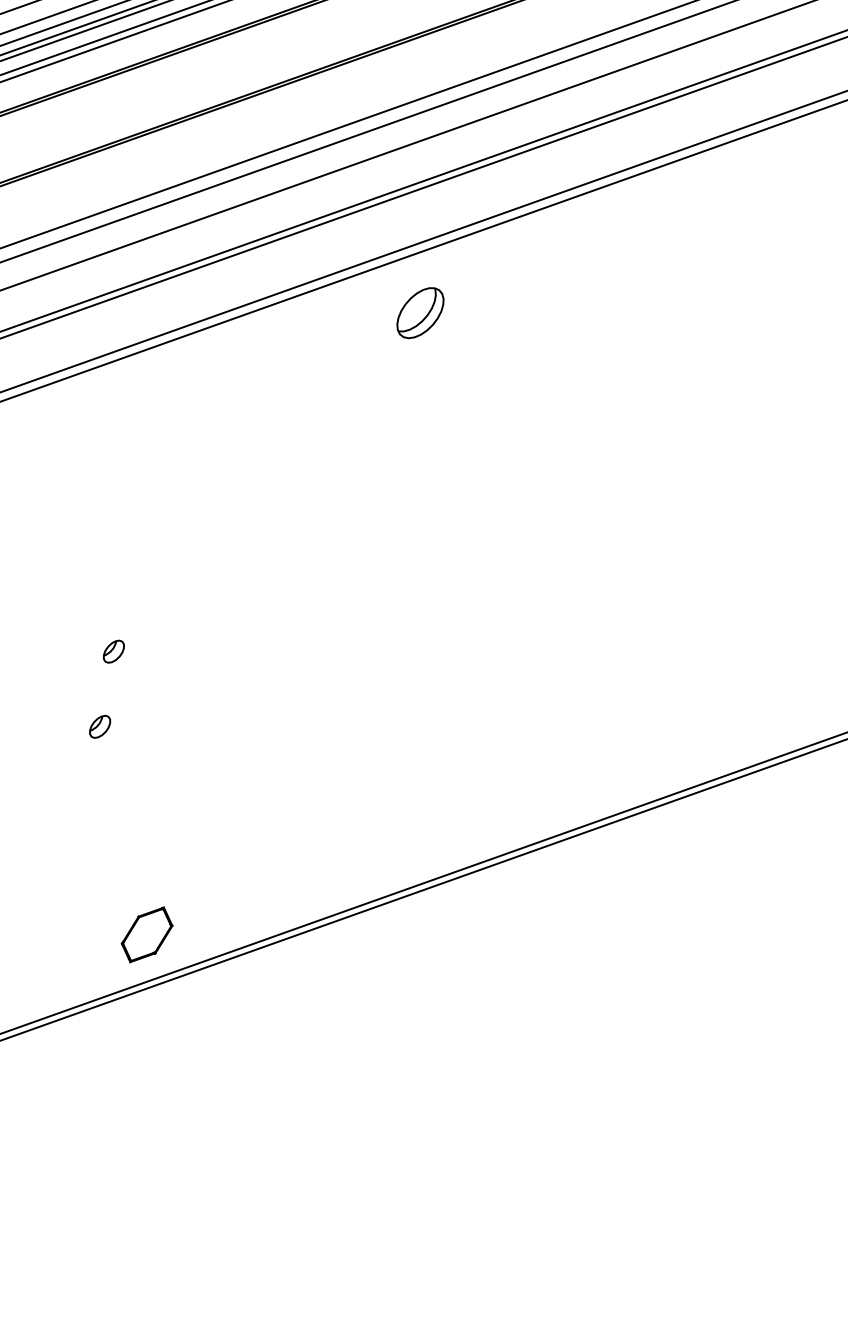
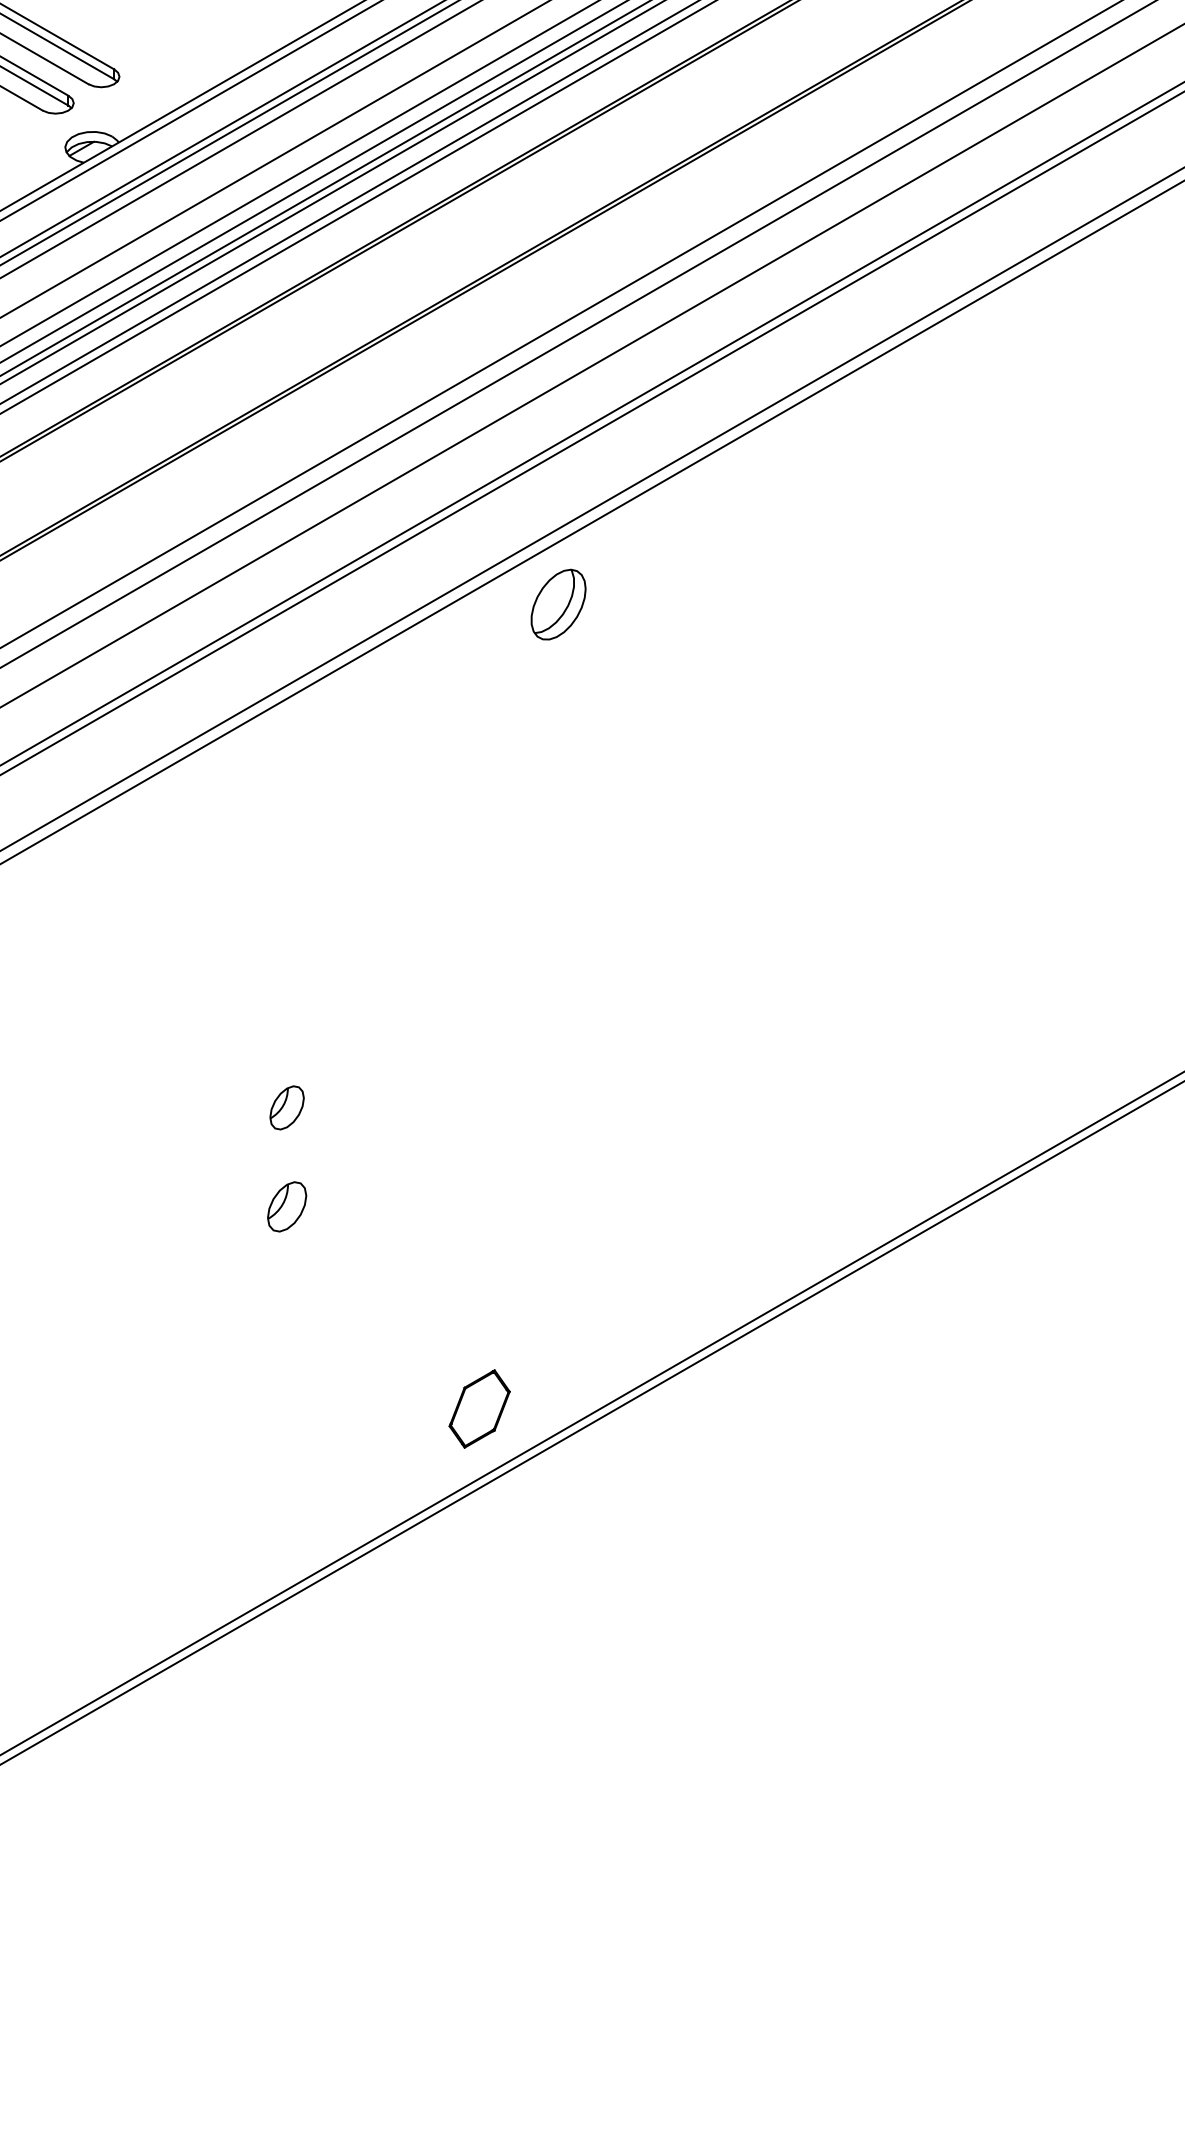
part: (420, 312) -> (558, 604), moved
part: (113, 651) -> (286, 1107), size x1.4
part: (99, 726) -> (286, 1206), size x1.6
part: (147, 934) -> (479, 1408), moved

